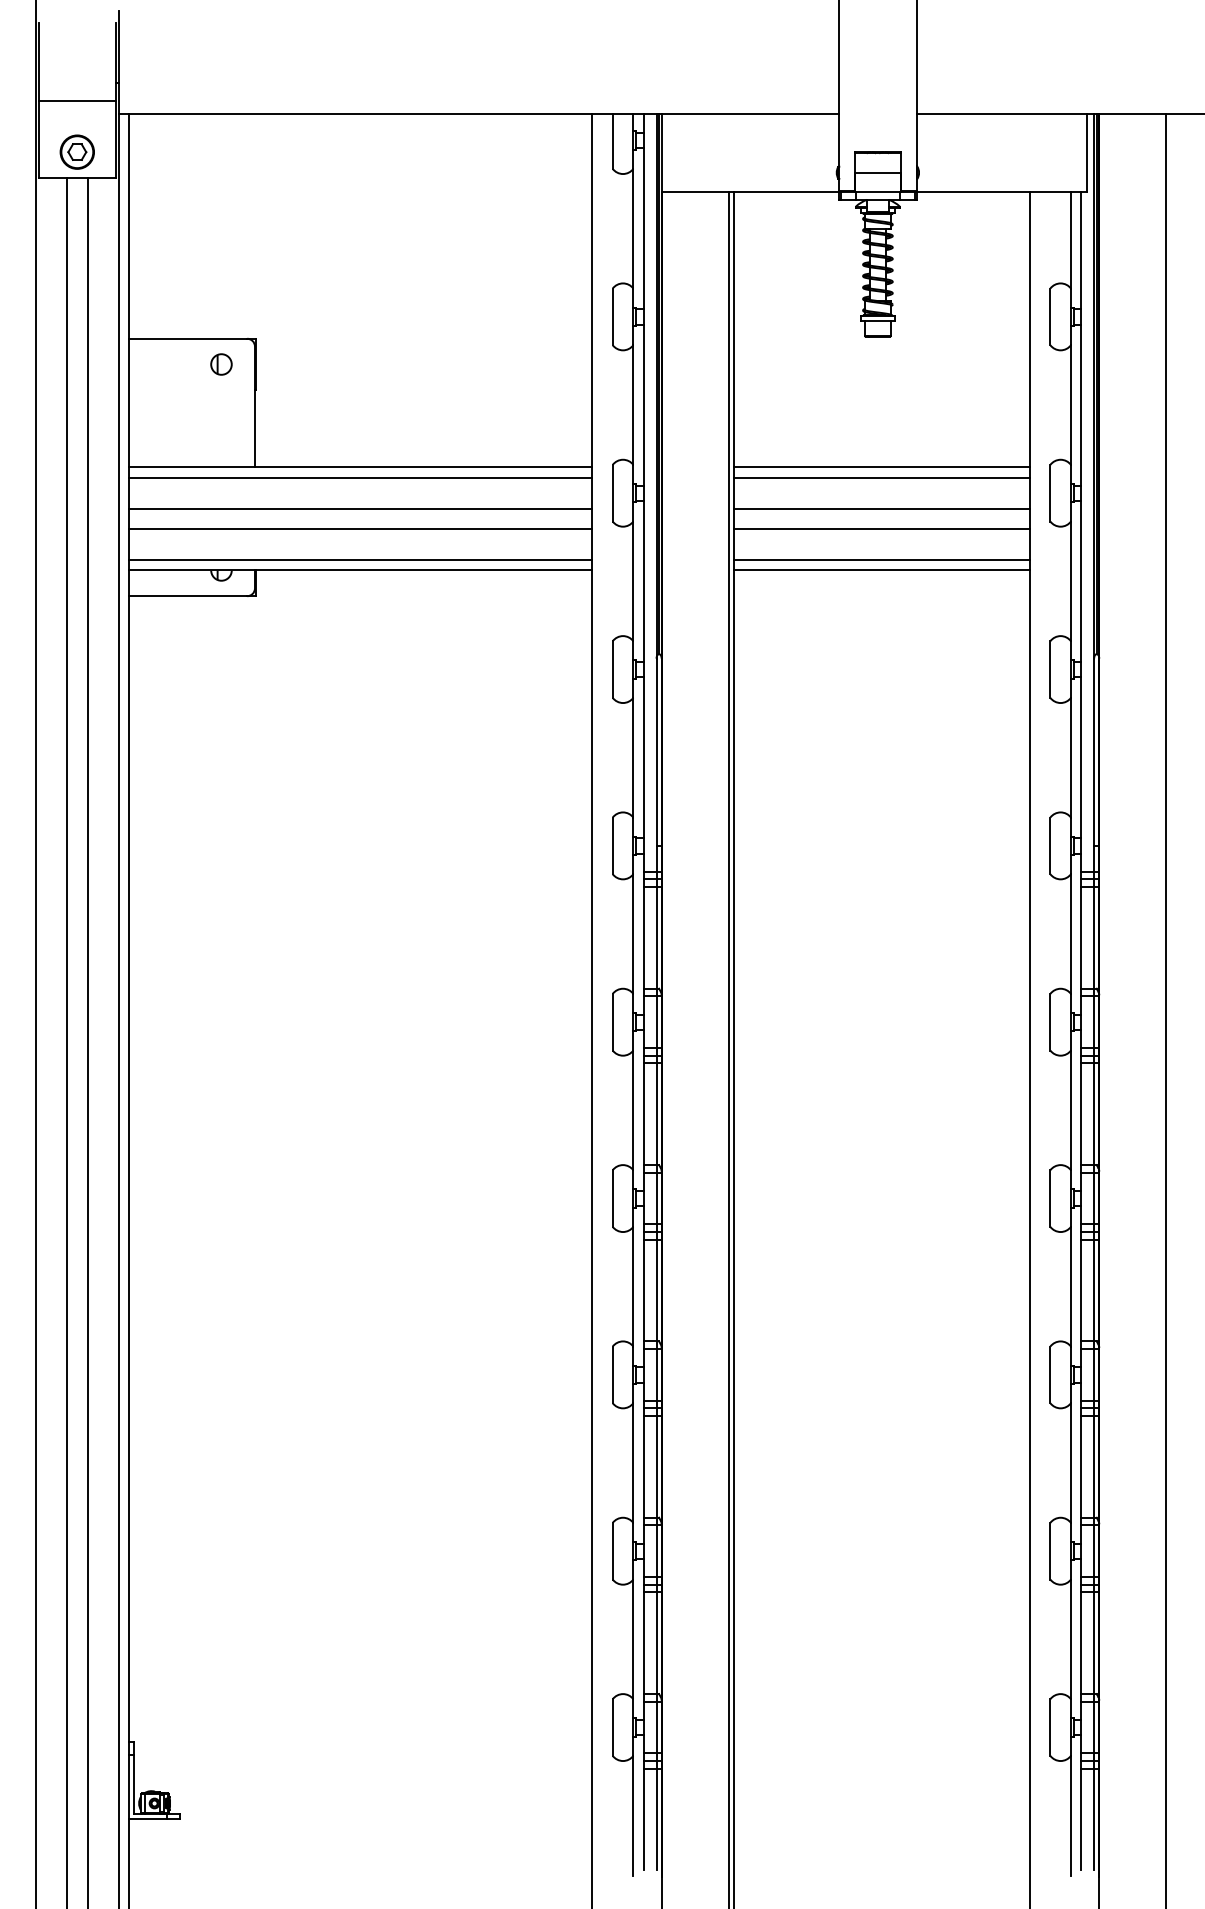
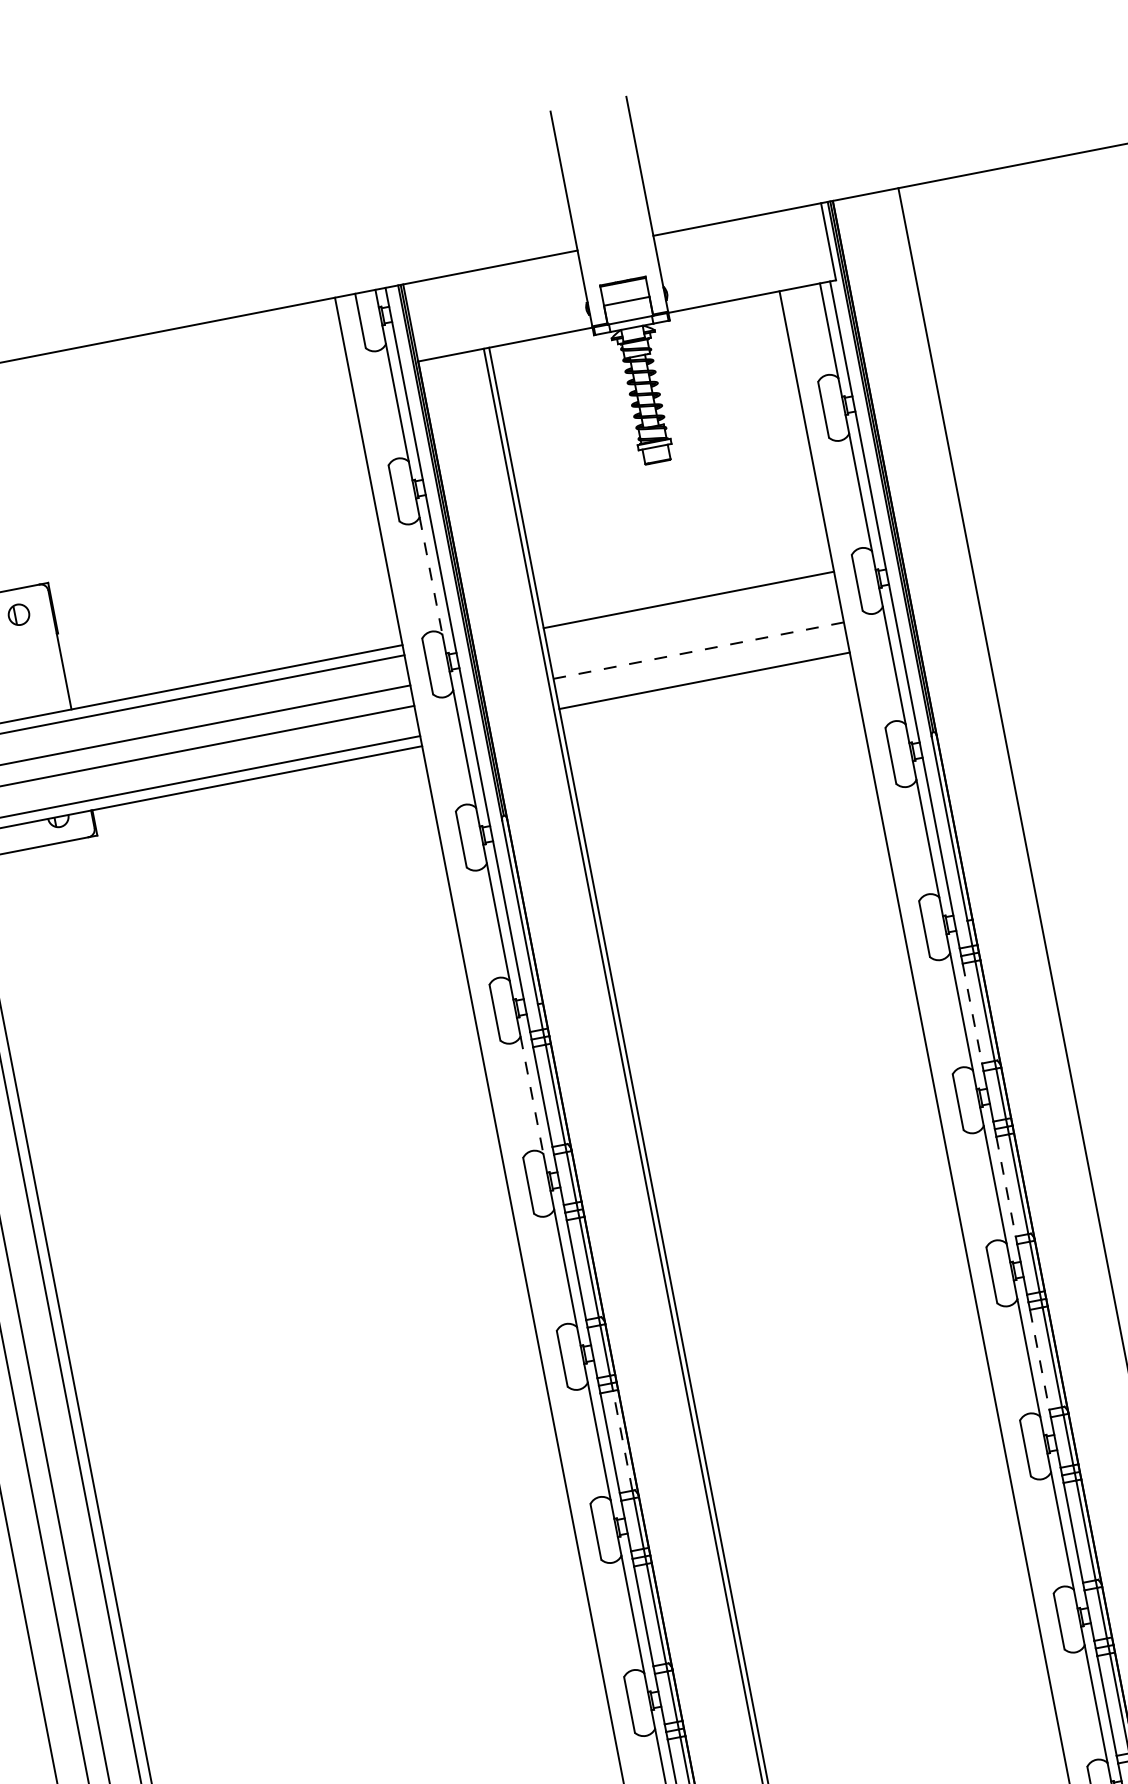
line: (633, 405) -> (431, 576), solid -> dashed
line: (881, 467) -> (686, 589), removed
line: (881, 508) -> (694, 630), removed
line: (881, 529) -> (698, 650), solid -> dashed
line: (881, 570) -> (706, 691), removed
line: (633, 934) -> (532, 1095), solid -> dashed
line: (1081, 937) -> (972, 1013), solid -> dashed
line: (1081, 1114) -> (1006, 1186), solid -> dashed
line: (656, 1290) -> (622, 1440), solid -> dashed
line: (1081, 1290) -> (1039, 1359), solid -> dashed

